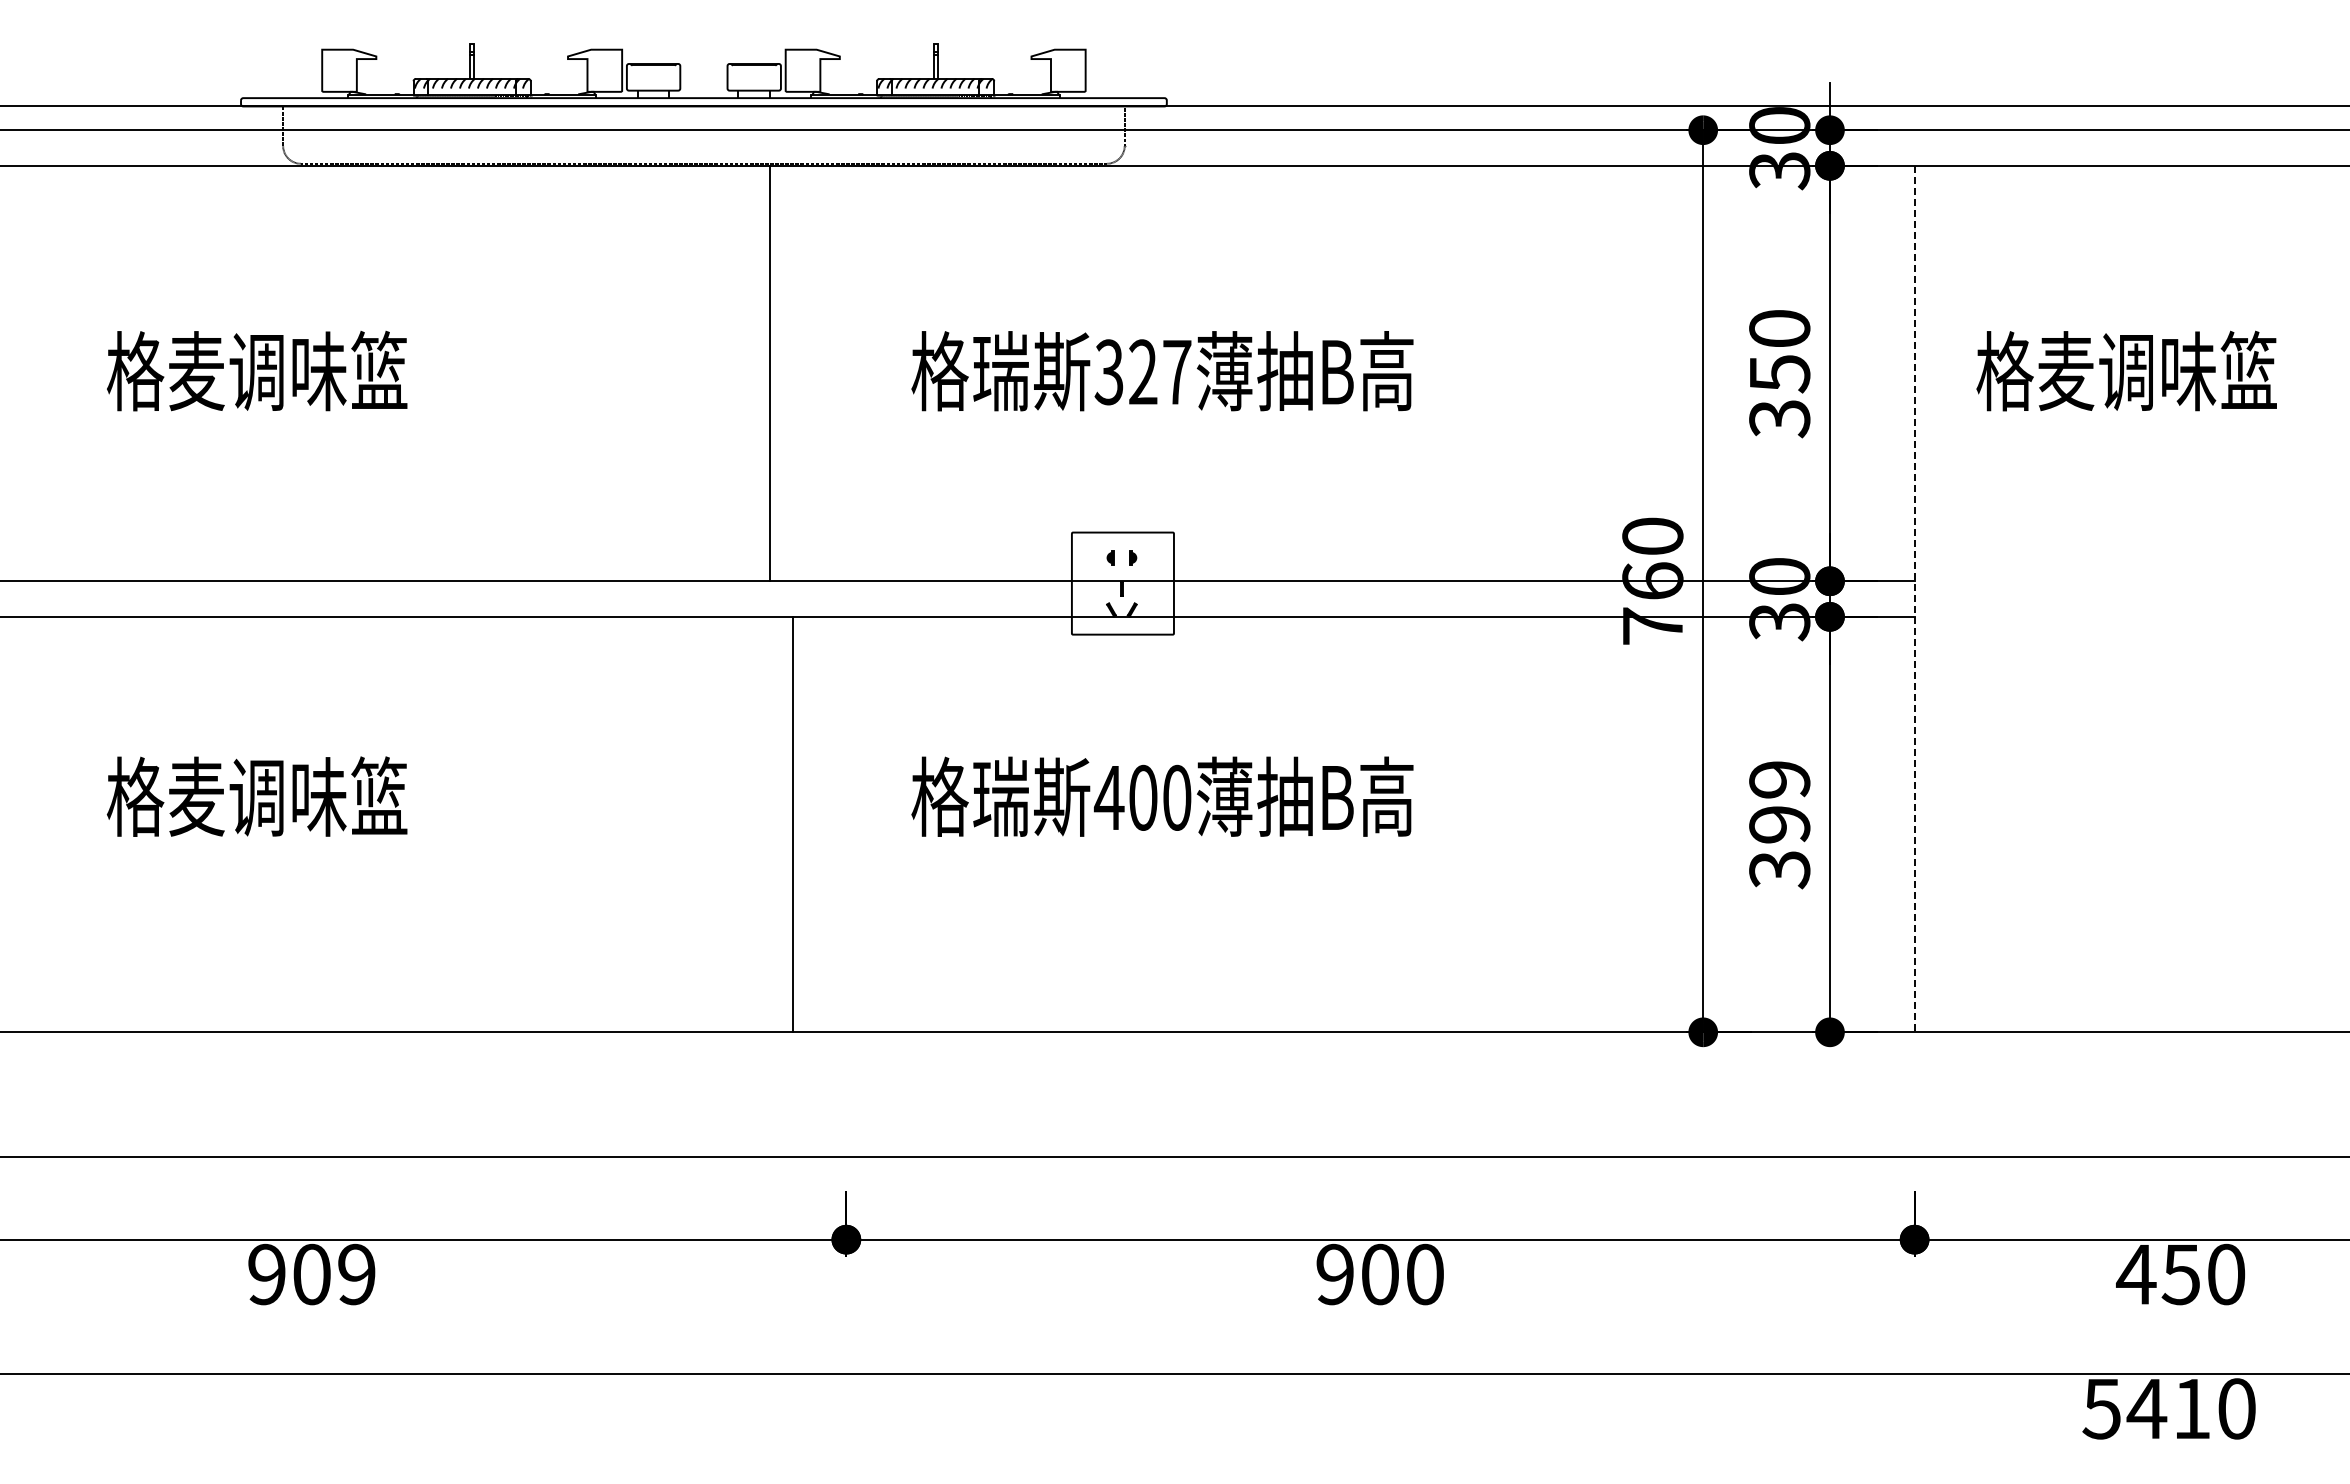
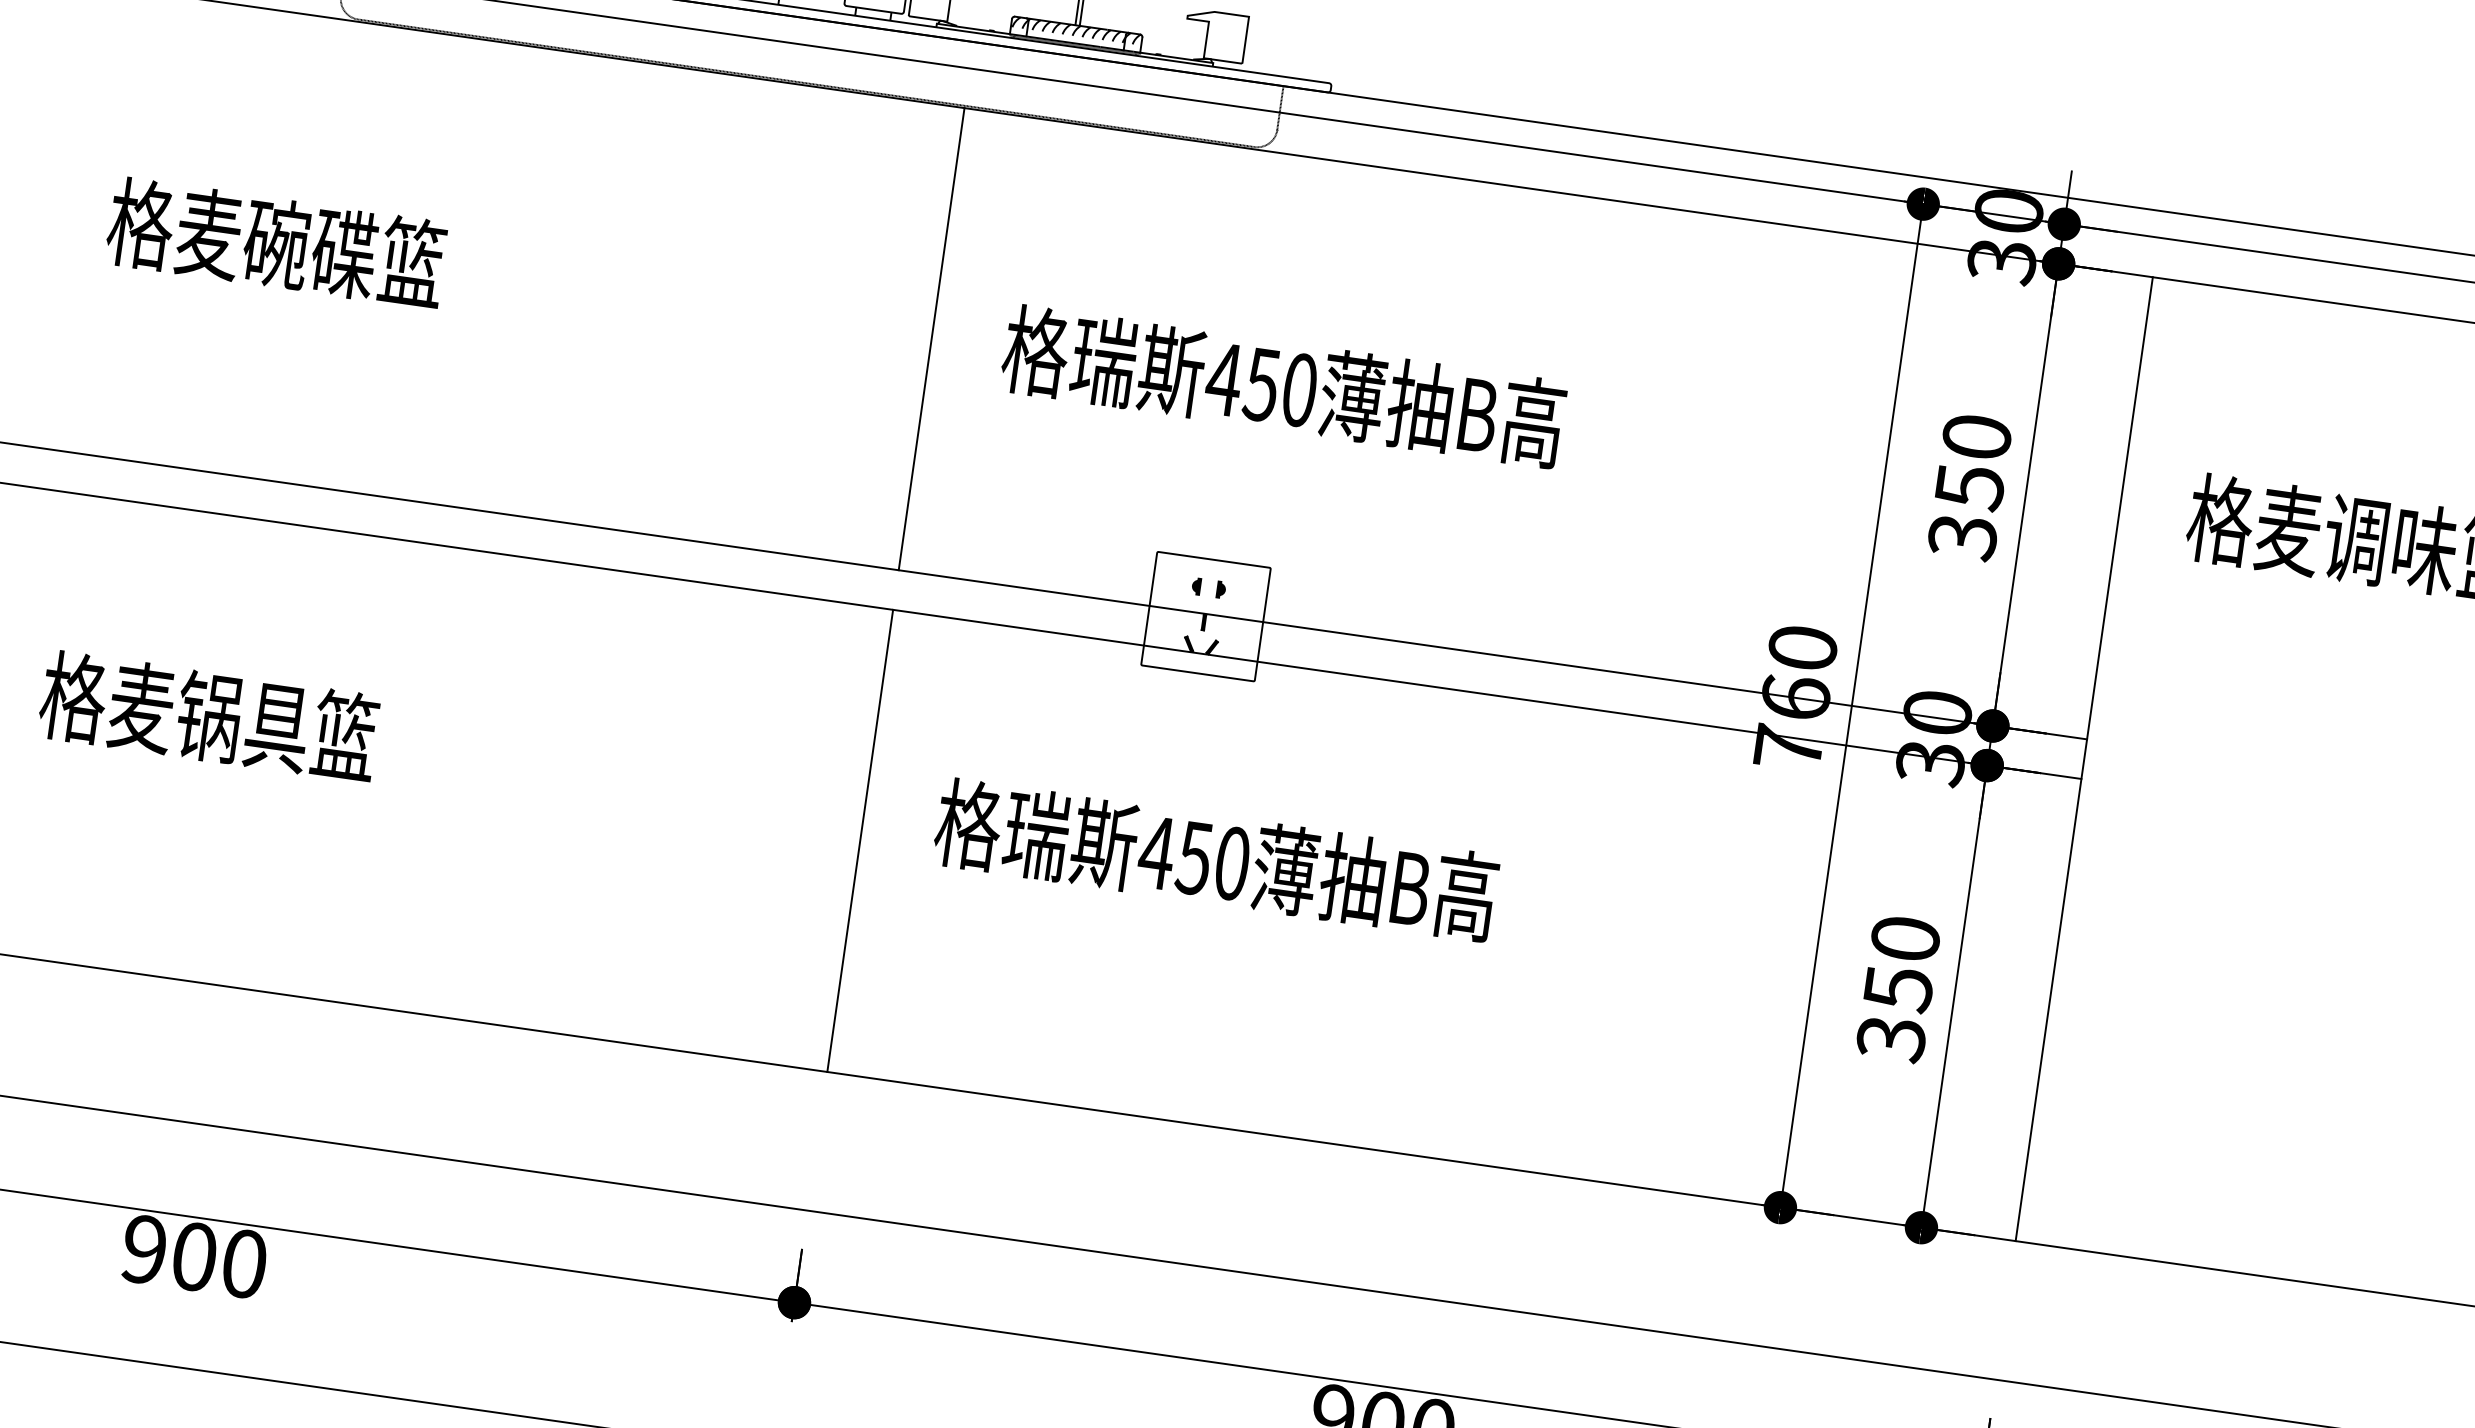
text: (287, 370) -> (310, 247), 格麦调味篮 -> 格麦碗碟篮
text: (1142, 372) -> (1261, 384), 327 -> 450
line: (770, 373) -> (931, 339), moved
line: (1914, 599) -> (2084, 759), dashed -> solid
text: (287, 796) -> (242, 721), 格麦调味篮 -> 格麦锅具篮
text: (1142, 797) -> (1193, 857), 400 -> 450
text: (1779, 802) -> (1901, 964), 399 -> 350
line: (793, 824) -> (860, 840), moved
text: (356, 1274) -> (244, 1263), 909 -> 900

